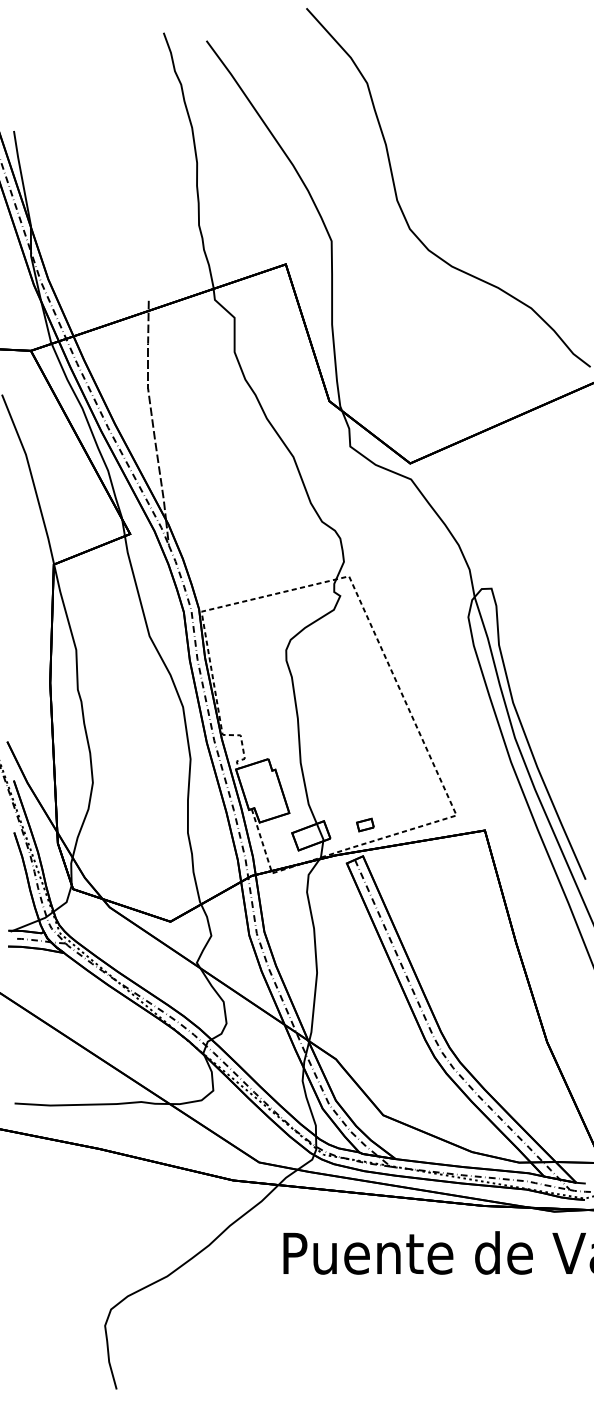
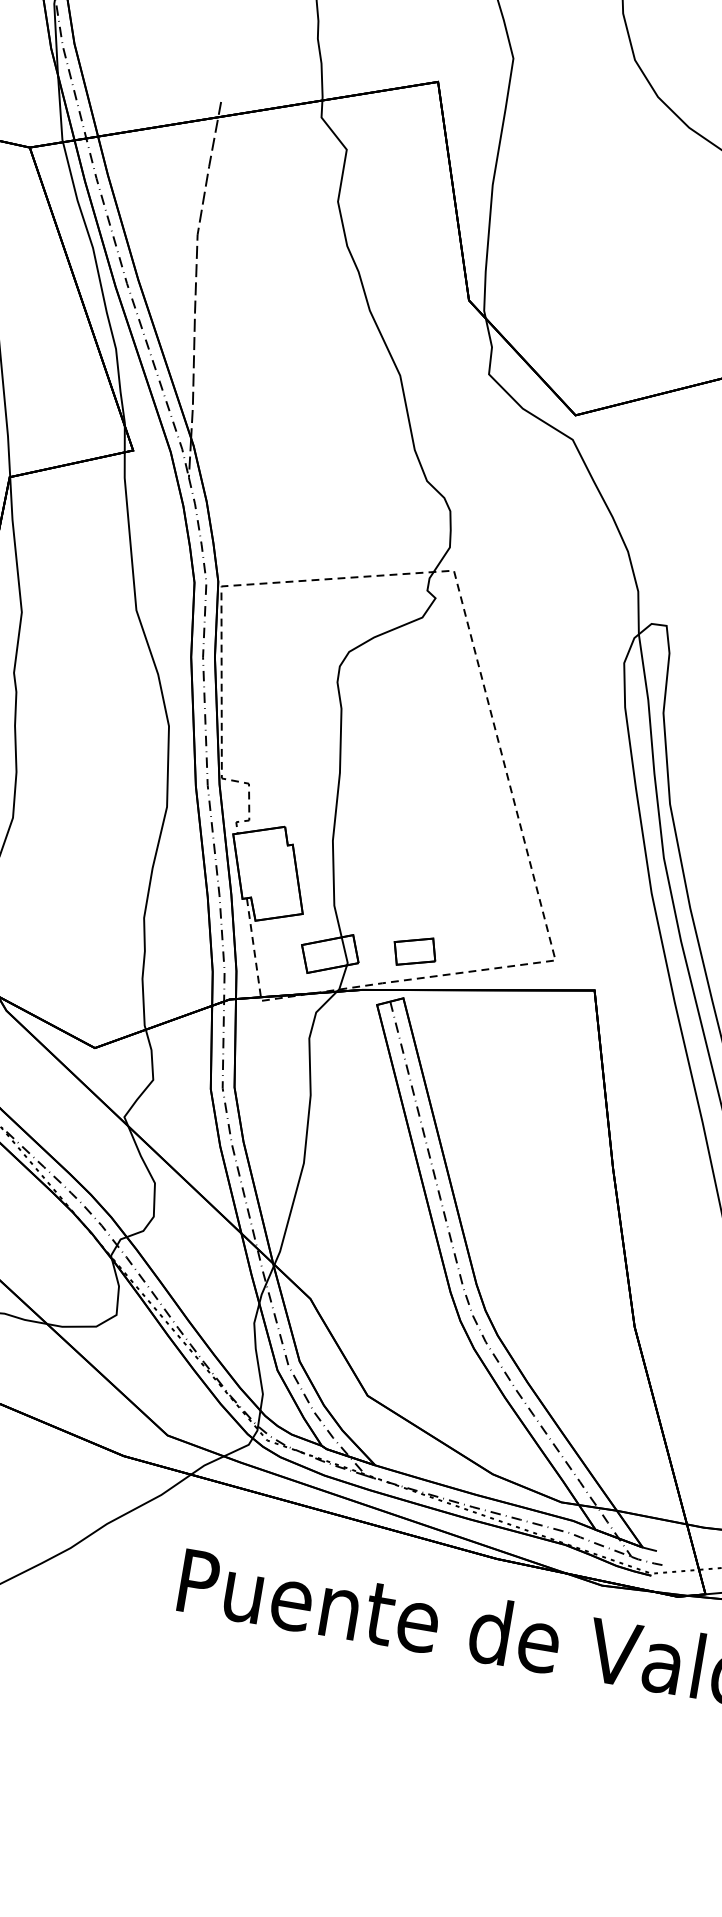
part: (365, 824) -> (415, 950), size x1.67

